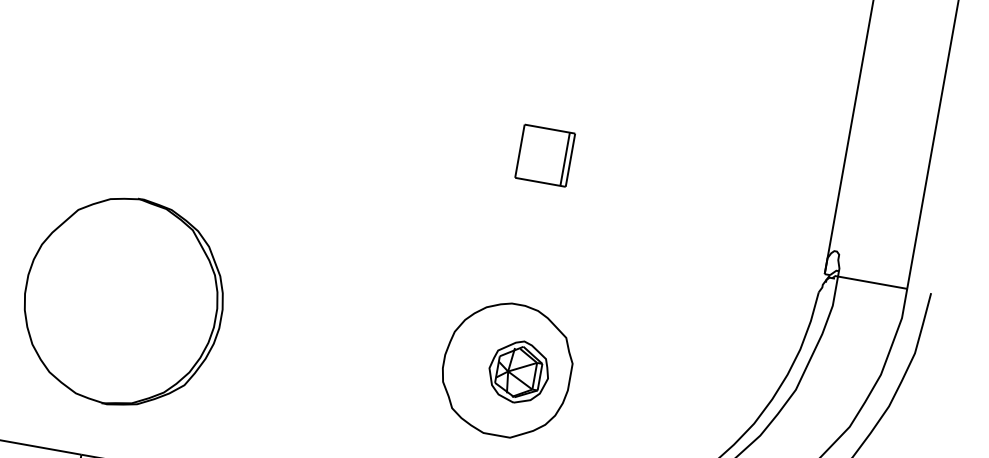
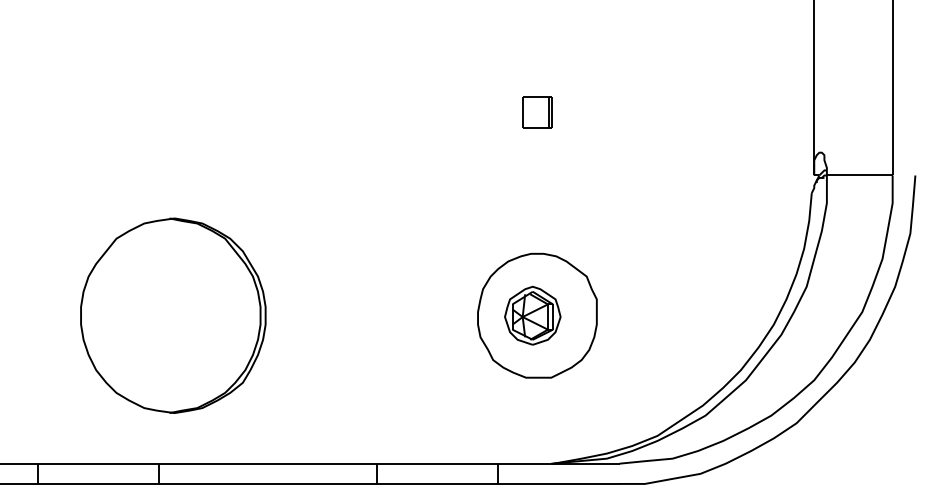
part: (544, 155) -> (536, 112), size x0.6
part: (518, 371) -> (532, 315), moved

